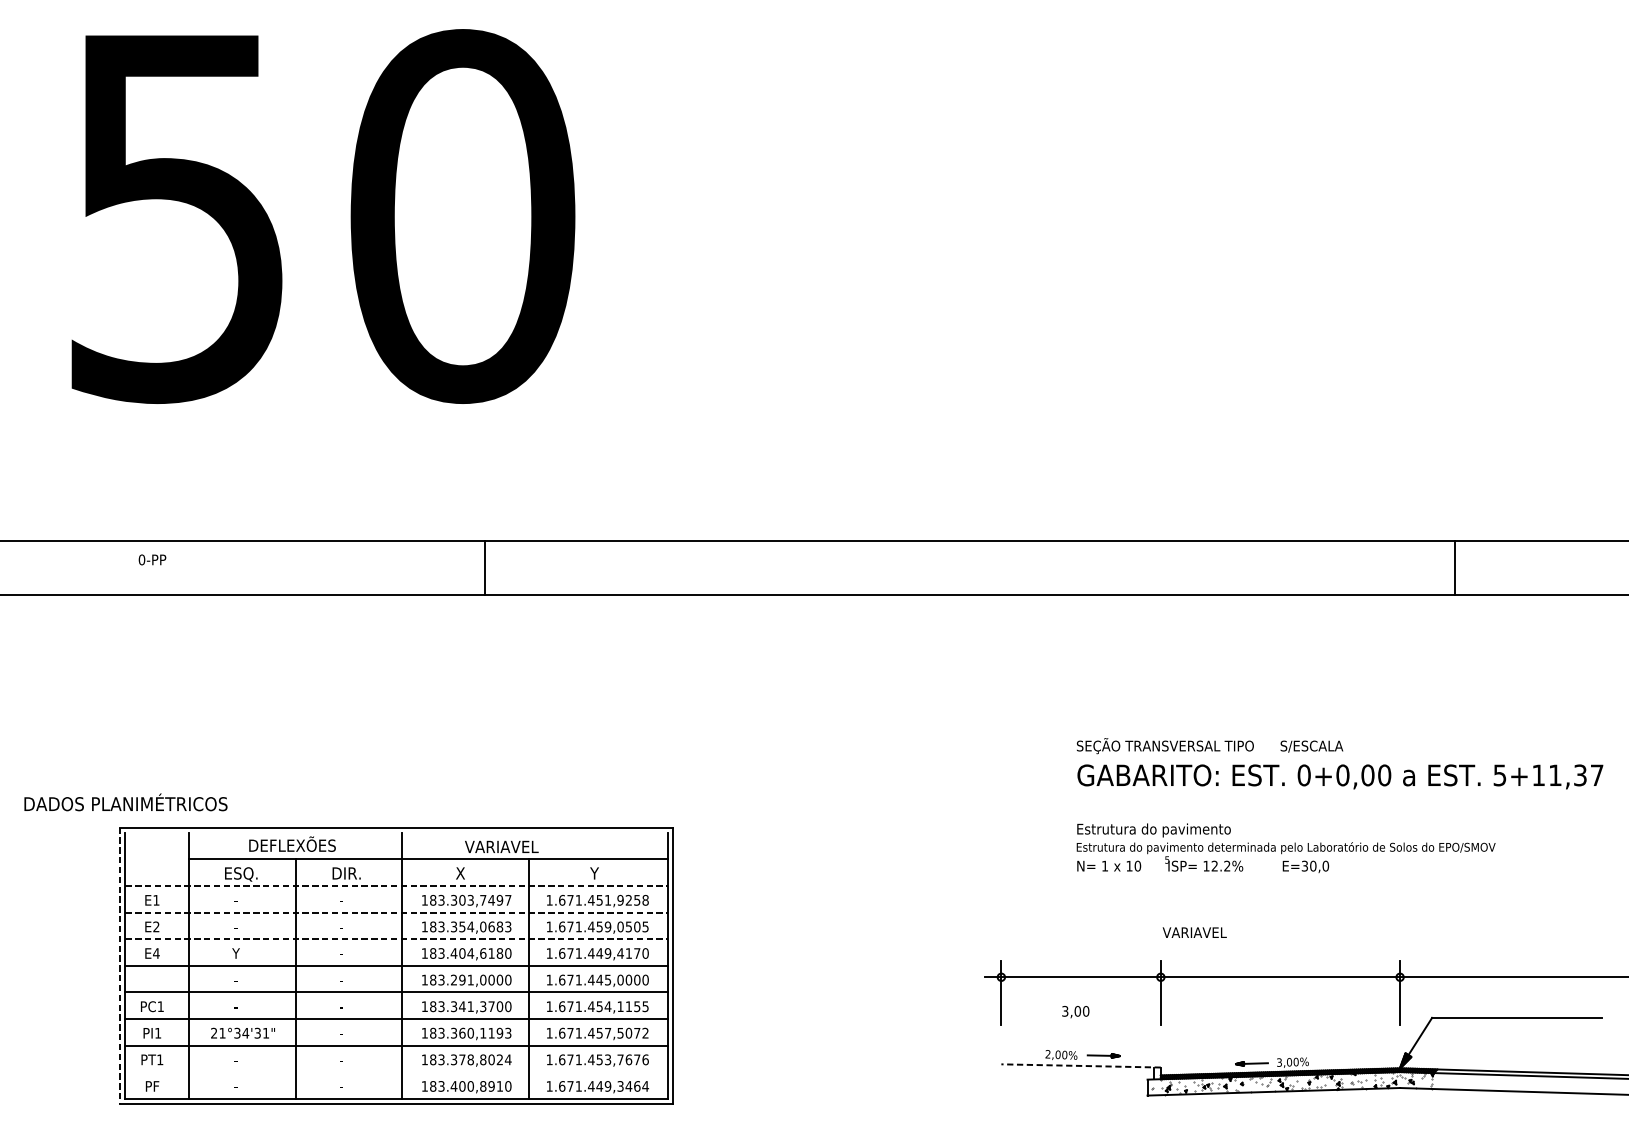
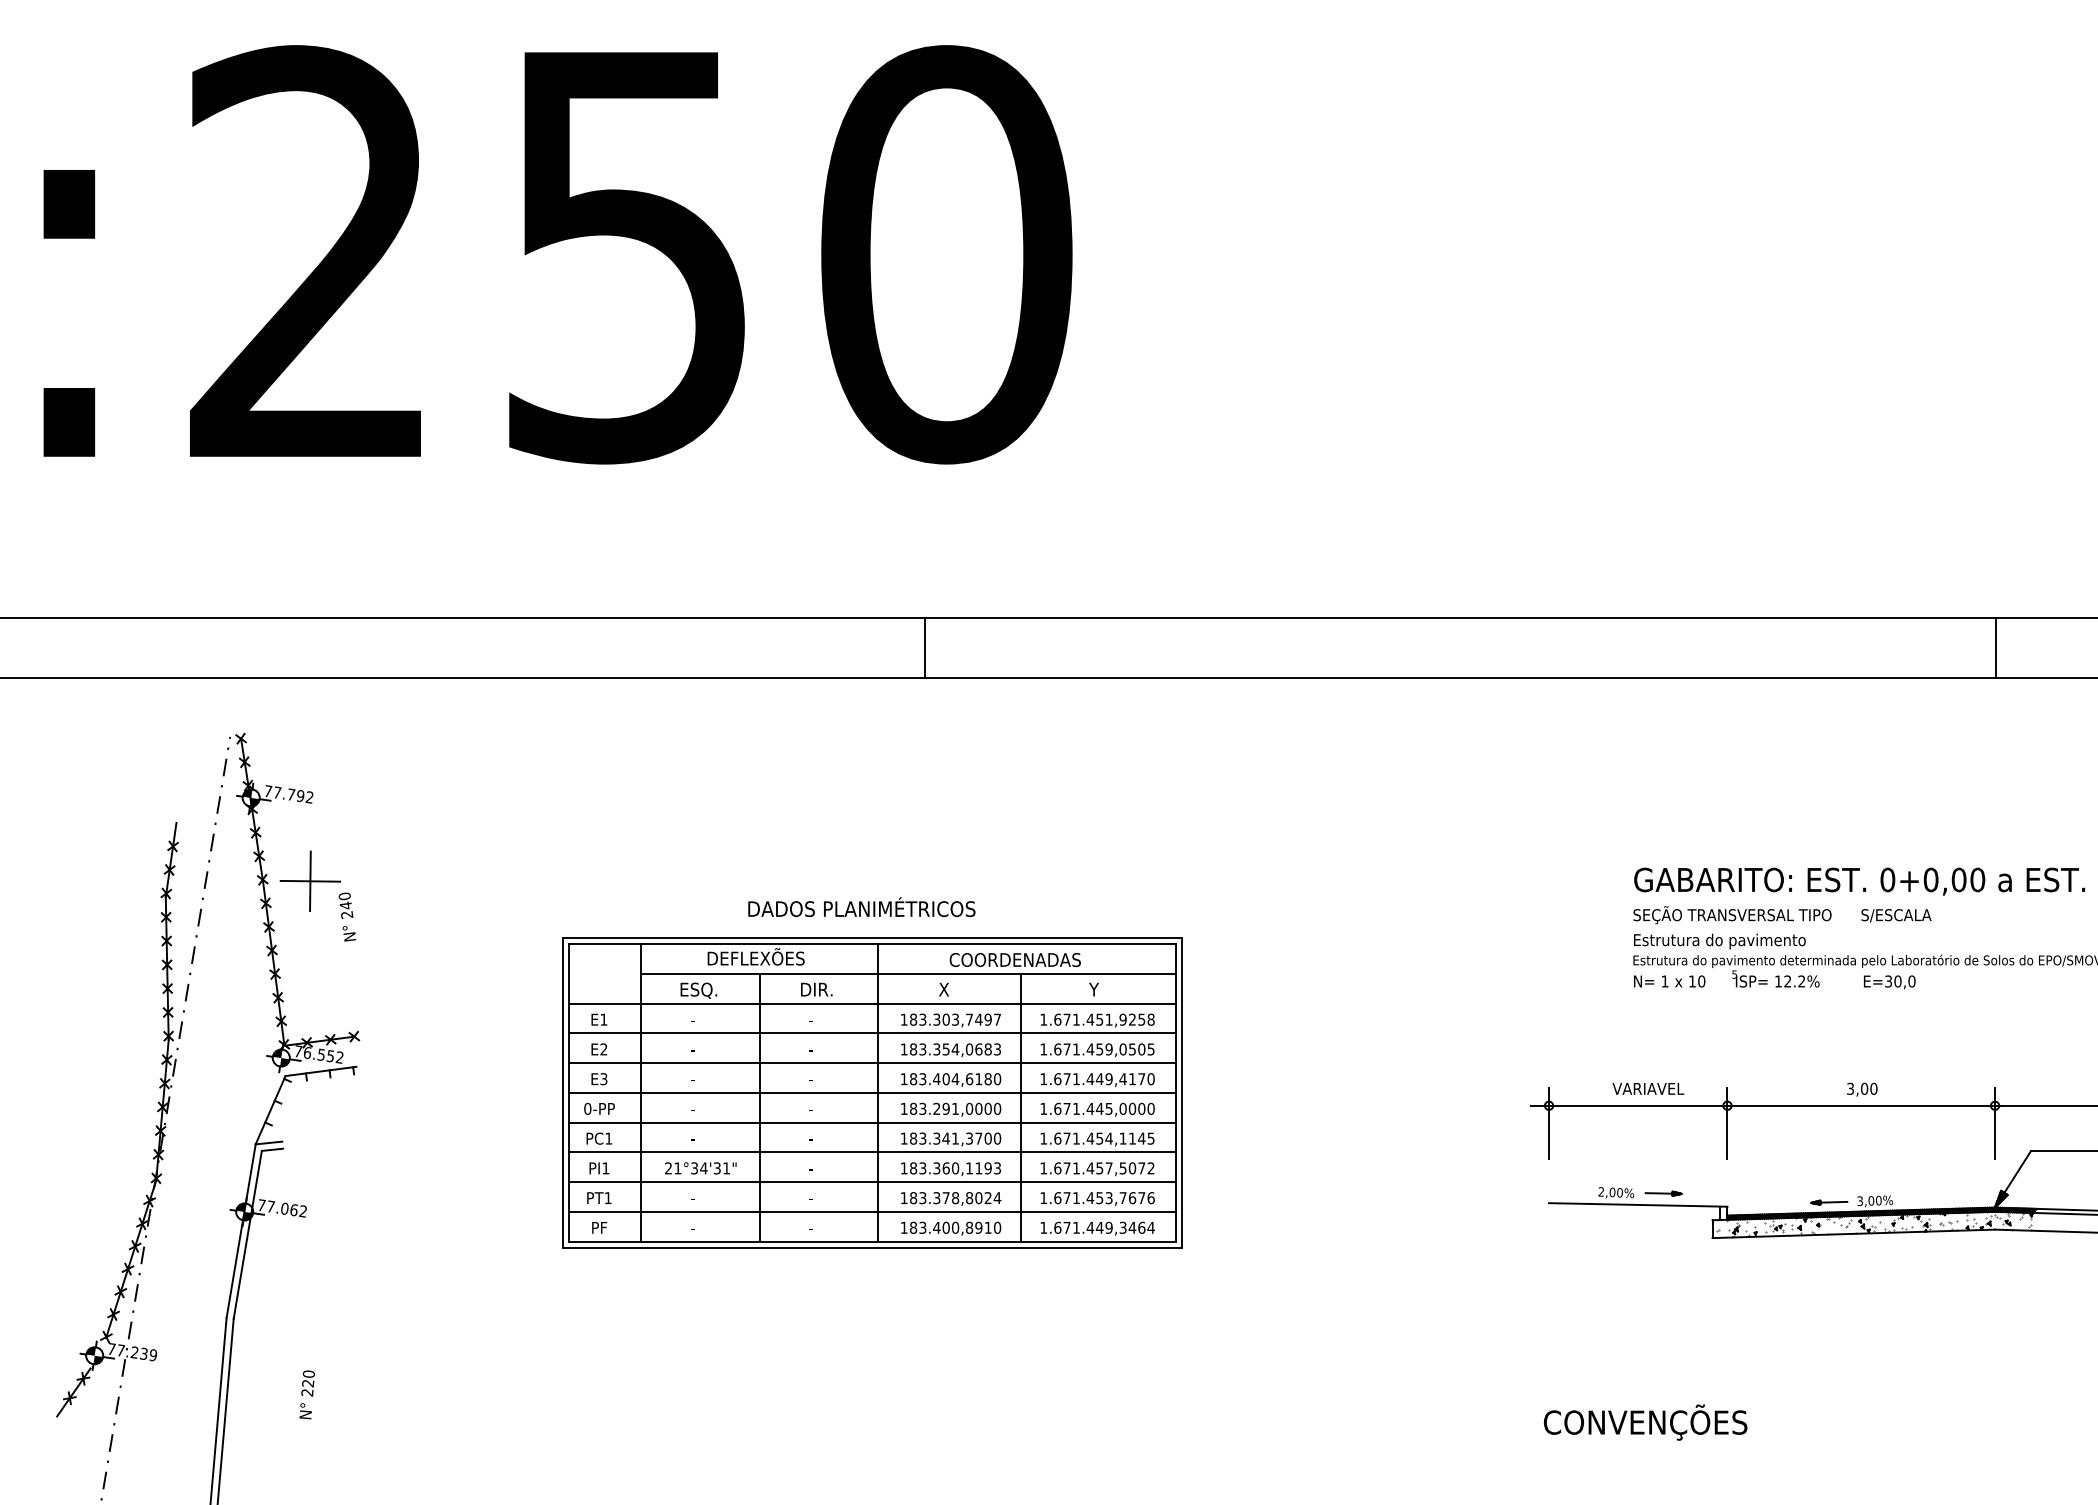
text: (152, 559) -> (599, 1108), moved
line: (485, 567) -> (925, 647), moved
line: (1455, 567) -> (1995, 647), moved
text: (1210, 746) -> (1782, 915), moved
text: (125, 802) -> (861, 907), moved
line: (396, 833) -> (872, 944), added
text: (523, 847) -> (1014, 960), VARIAVEL -> COORDENADAS
line: (397, 885) -> (873, 1003), dashed -> solid
line: (397, 912) -> (873, 1033), dashed -> solid
text: (1194, 932) -> (1648, 1088), moved
line: (397, 939) -> (873, 1063), dashed -> solid
text: (156, 953) -> (603, 1079), E4 -> E3
text: (235, 953) -> (692, 1079), Y -> -
line: (120, 965) -> (563, 1092), dashed -> solid
text: (637, 1006) -> (1141, 1138), 1.671.454,1155 -> 1.671.454,1145
text: (1075, 1011) -> (1862, 1089), moved
line: (1080, 1065) -> (1637, 1204), dashed -> solid
line: (396, 1071) -> (872, 1211), added

